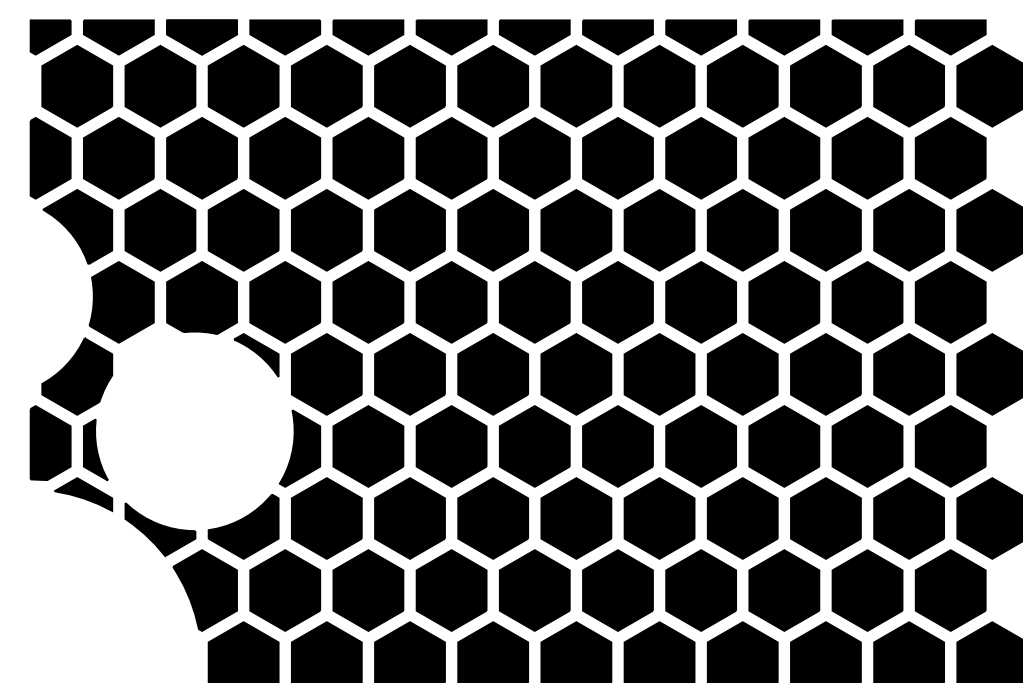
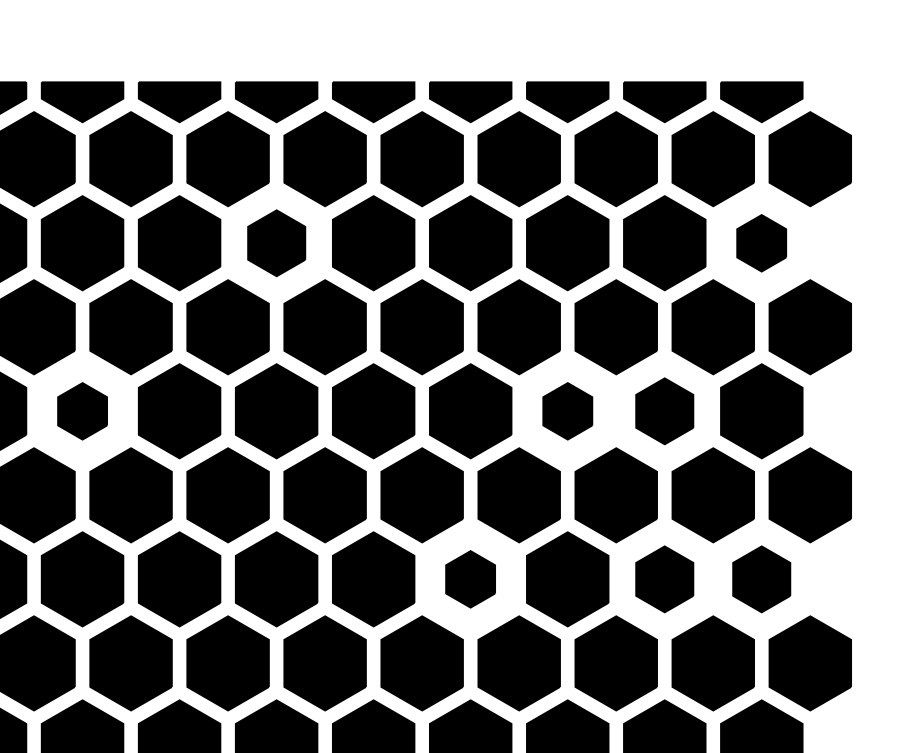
part: (534, 158) -> (276, 243), size x0.7
part: (950, 158) -> (761, 243), size x0.6
part: (368, 302) -> (82, 411), size x0.6
part: (784, 302) -> (567, 411), size x0.6
part: (867, 302) -> (664, 411), size x0.7
part: (700, 446) -> (469, 579), size x0.6
part: (867, 446) -> (664, 579), size x0.7
part: (950, 446) -> (761, 579), size x0.7

